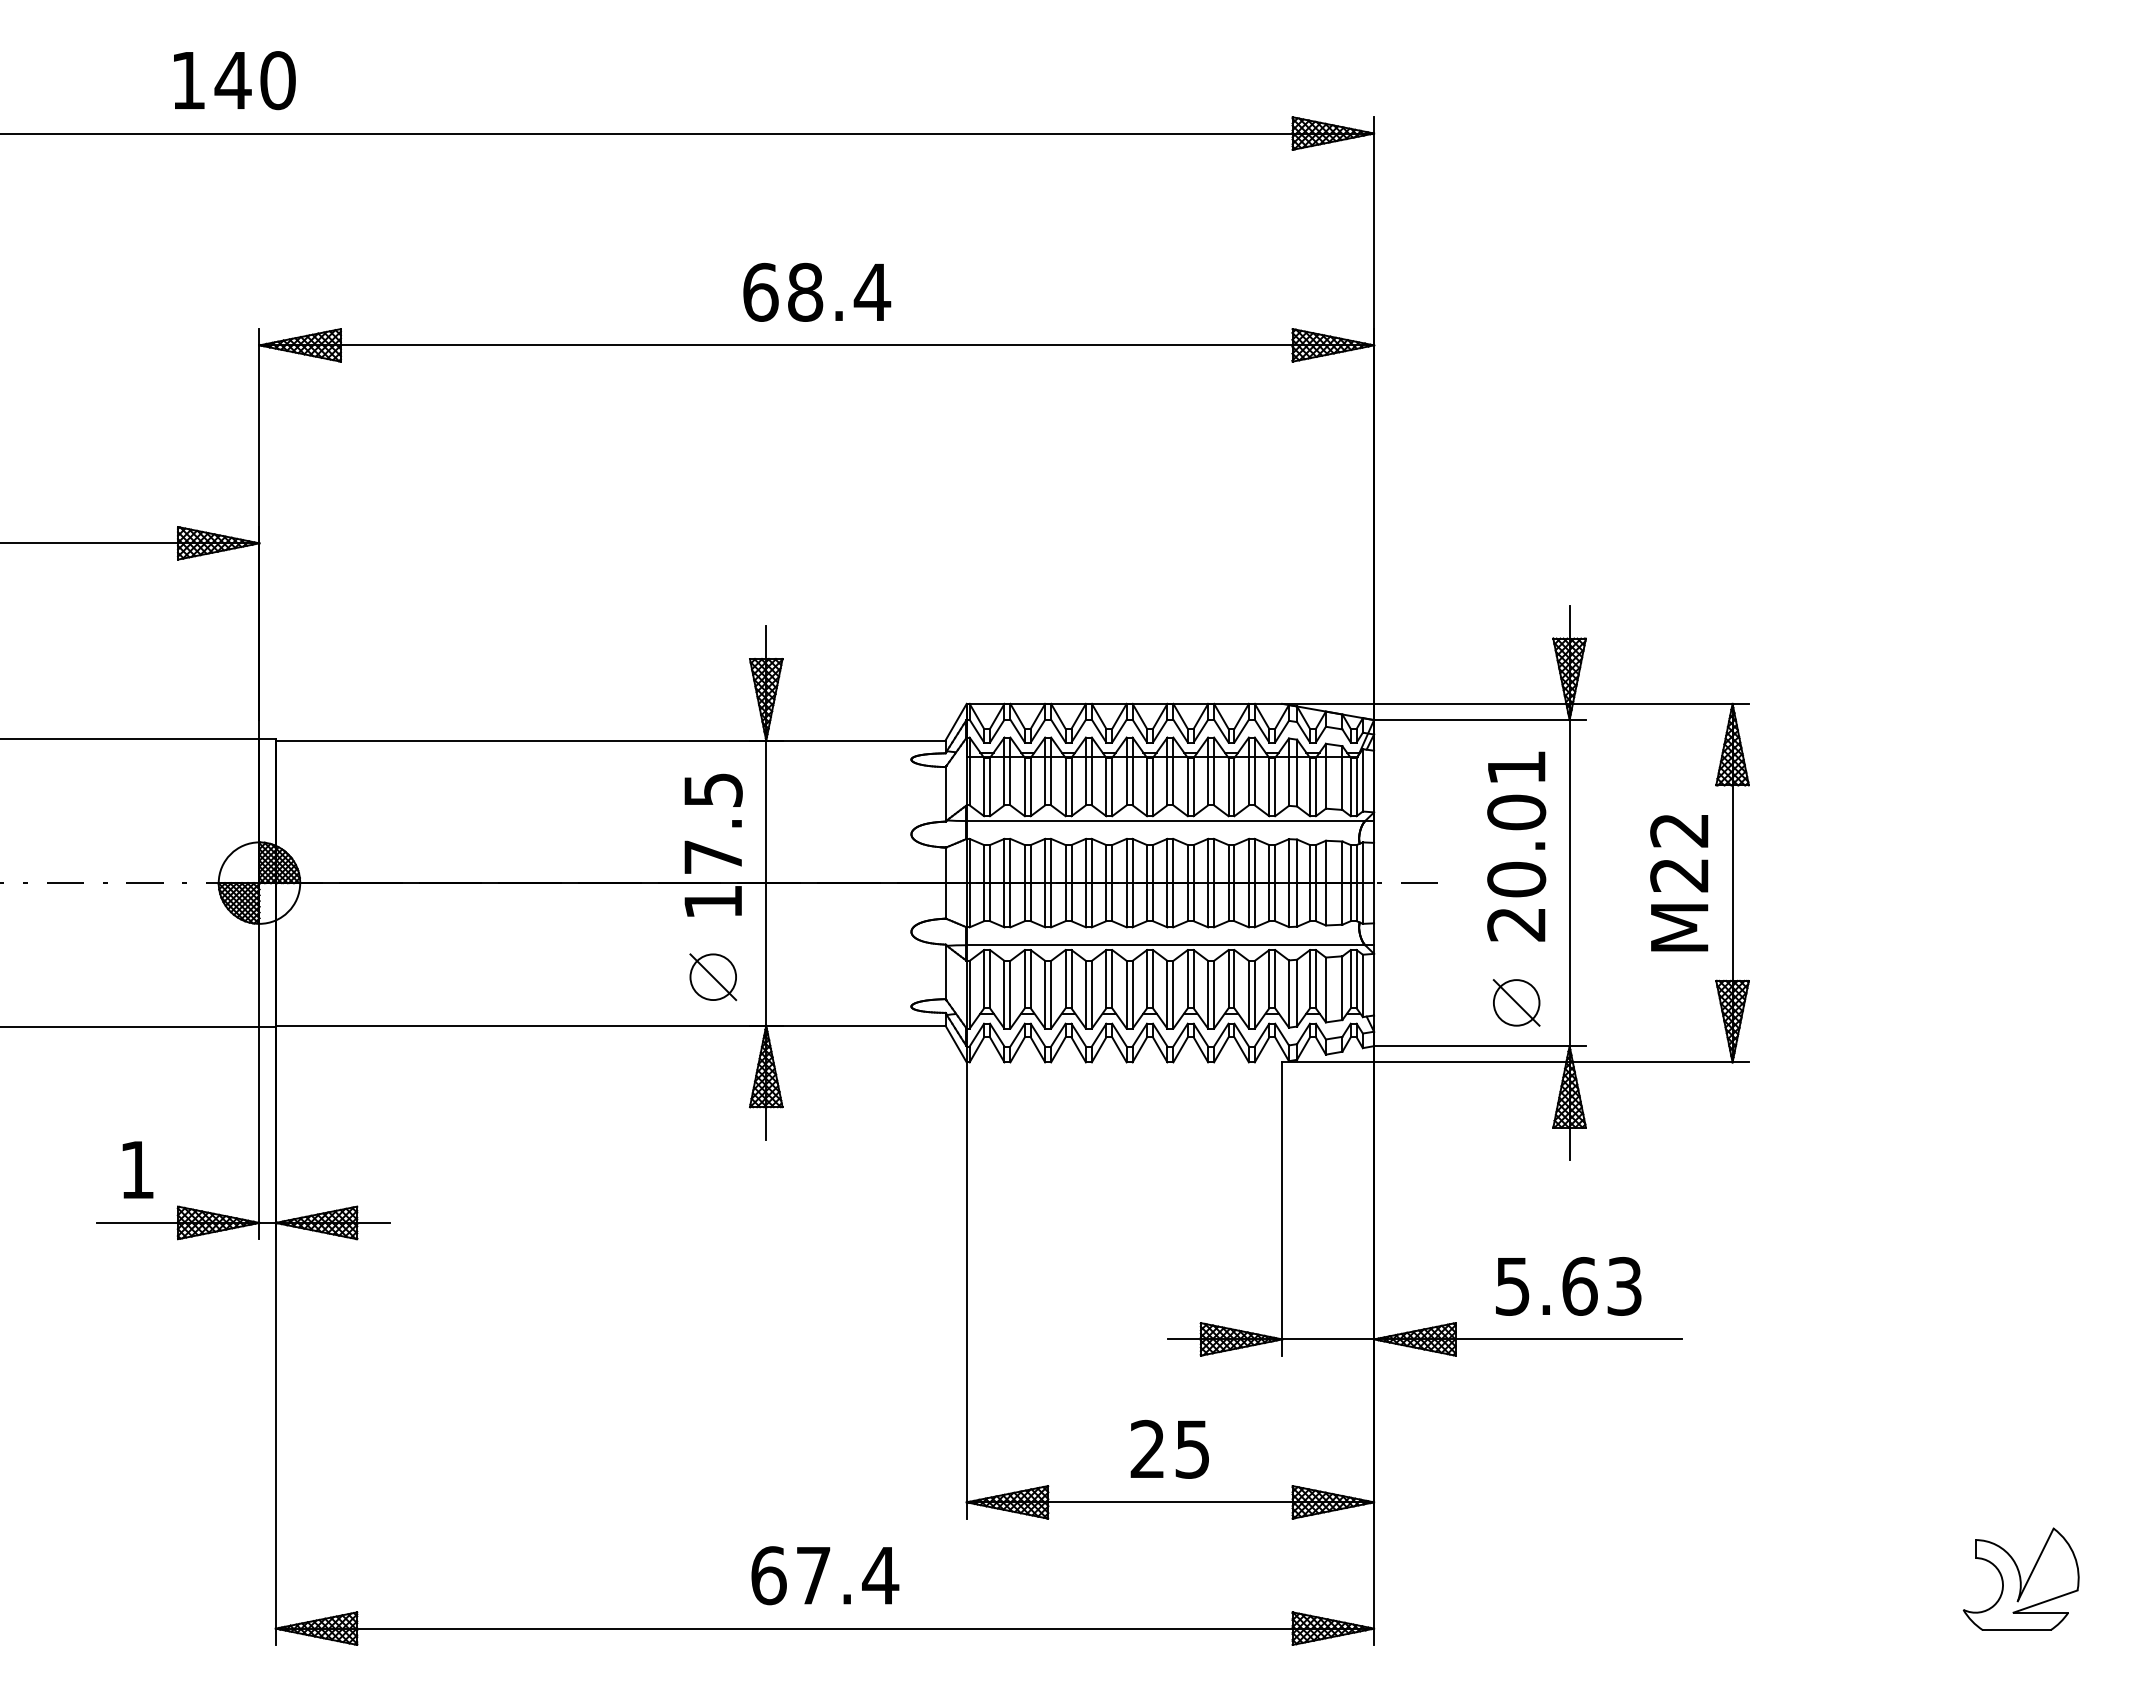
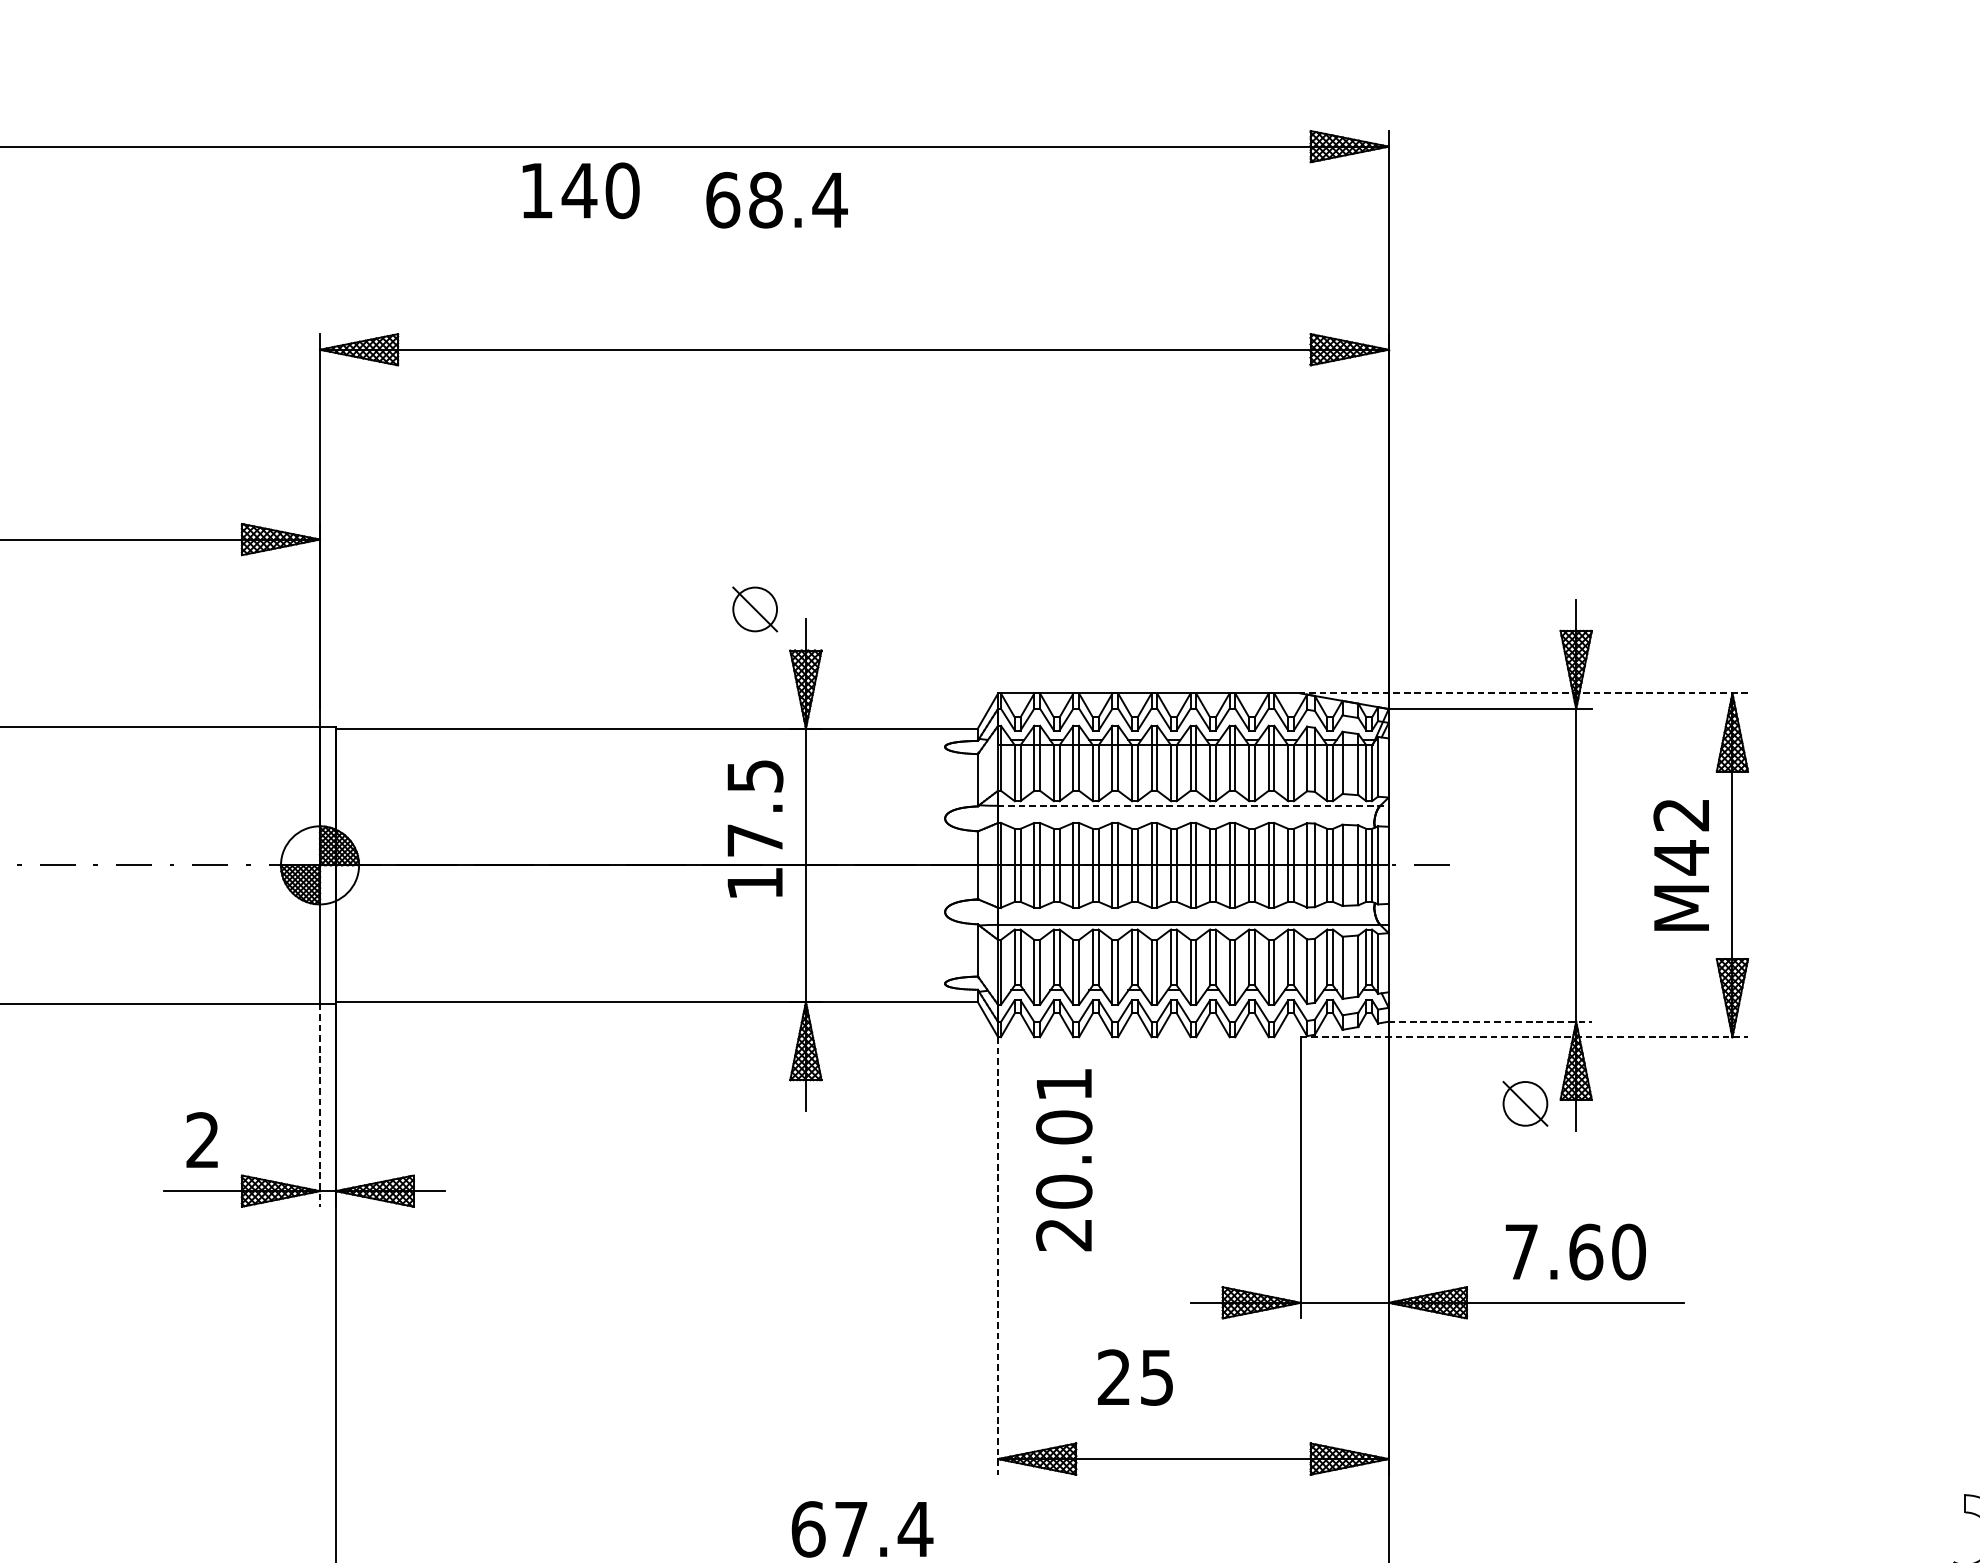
text: (234, 80) -> (580, 190), moved
text: (817, 291) -> (777, 199), moved
line: (1515, 703) -> (1524, 693), solid -> dashed
line: (1170, 821) -> (1193, 806), solid -> dashed
text: (1516, 846) -> (1064, 1160), moved
text: (1679, 874) -> (1681, 857), M22 -> M42
part: (713, 977) -> (755, 609), moved
part: (1516, 1002) -> (1525, 1103), moved
line: (1480, 1046) -> (1490, 1022), solid -> dashed
line: (1516, 1062) -> (1525, 1037), solid -> dashed
line: (259, 1133) -> (320, 1105), solid -> dashed
text: (136, 1169) -> (202, 1139), 1 -> 2
text: (1569, 1286) -> (1576, 1252), 5.63 -> 7.60
line: (966, 1291) -> (997, 1256), solid -> dashed
text: (1169, 1448) -> (1135, 1376), moved

